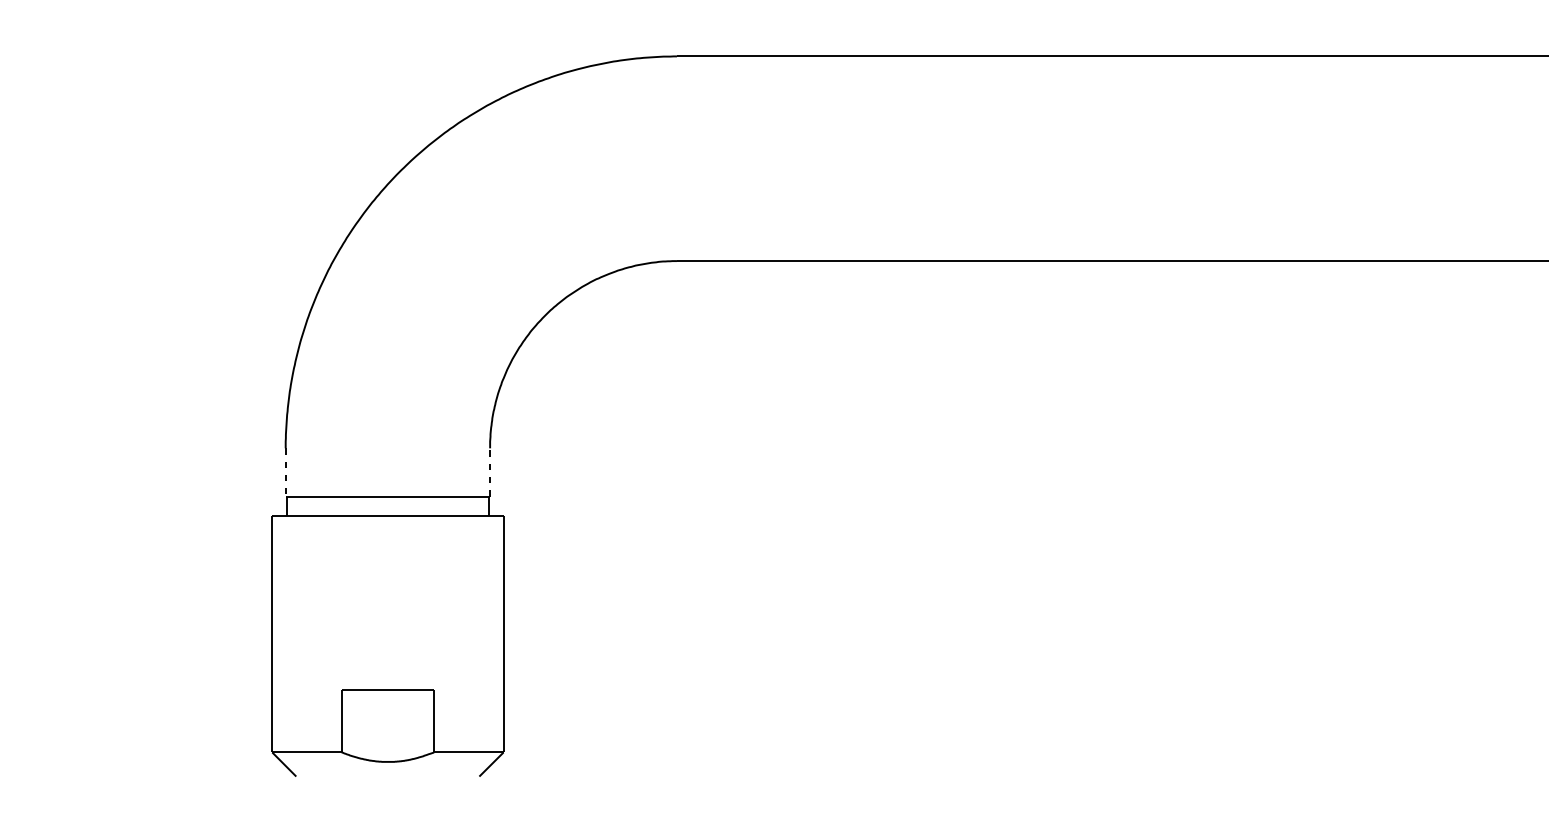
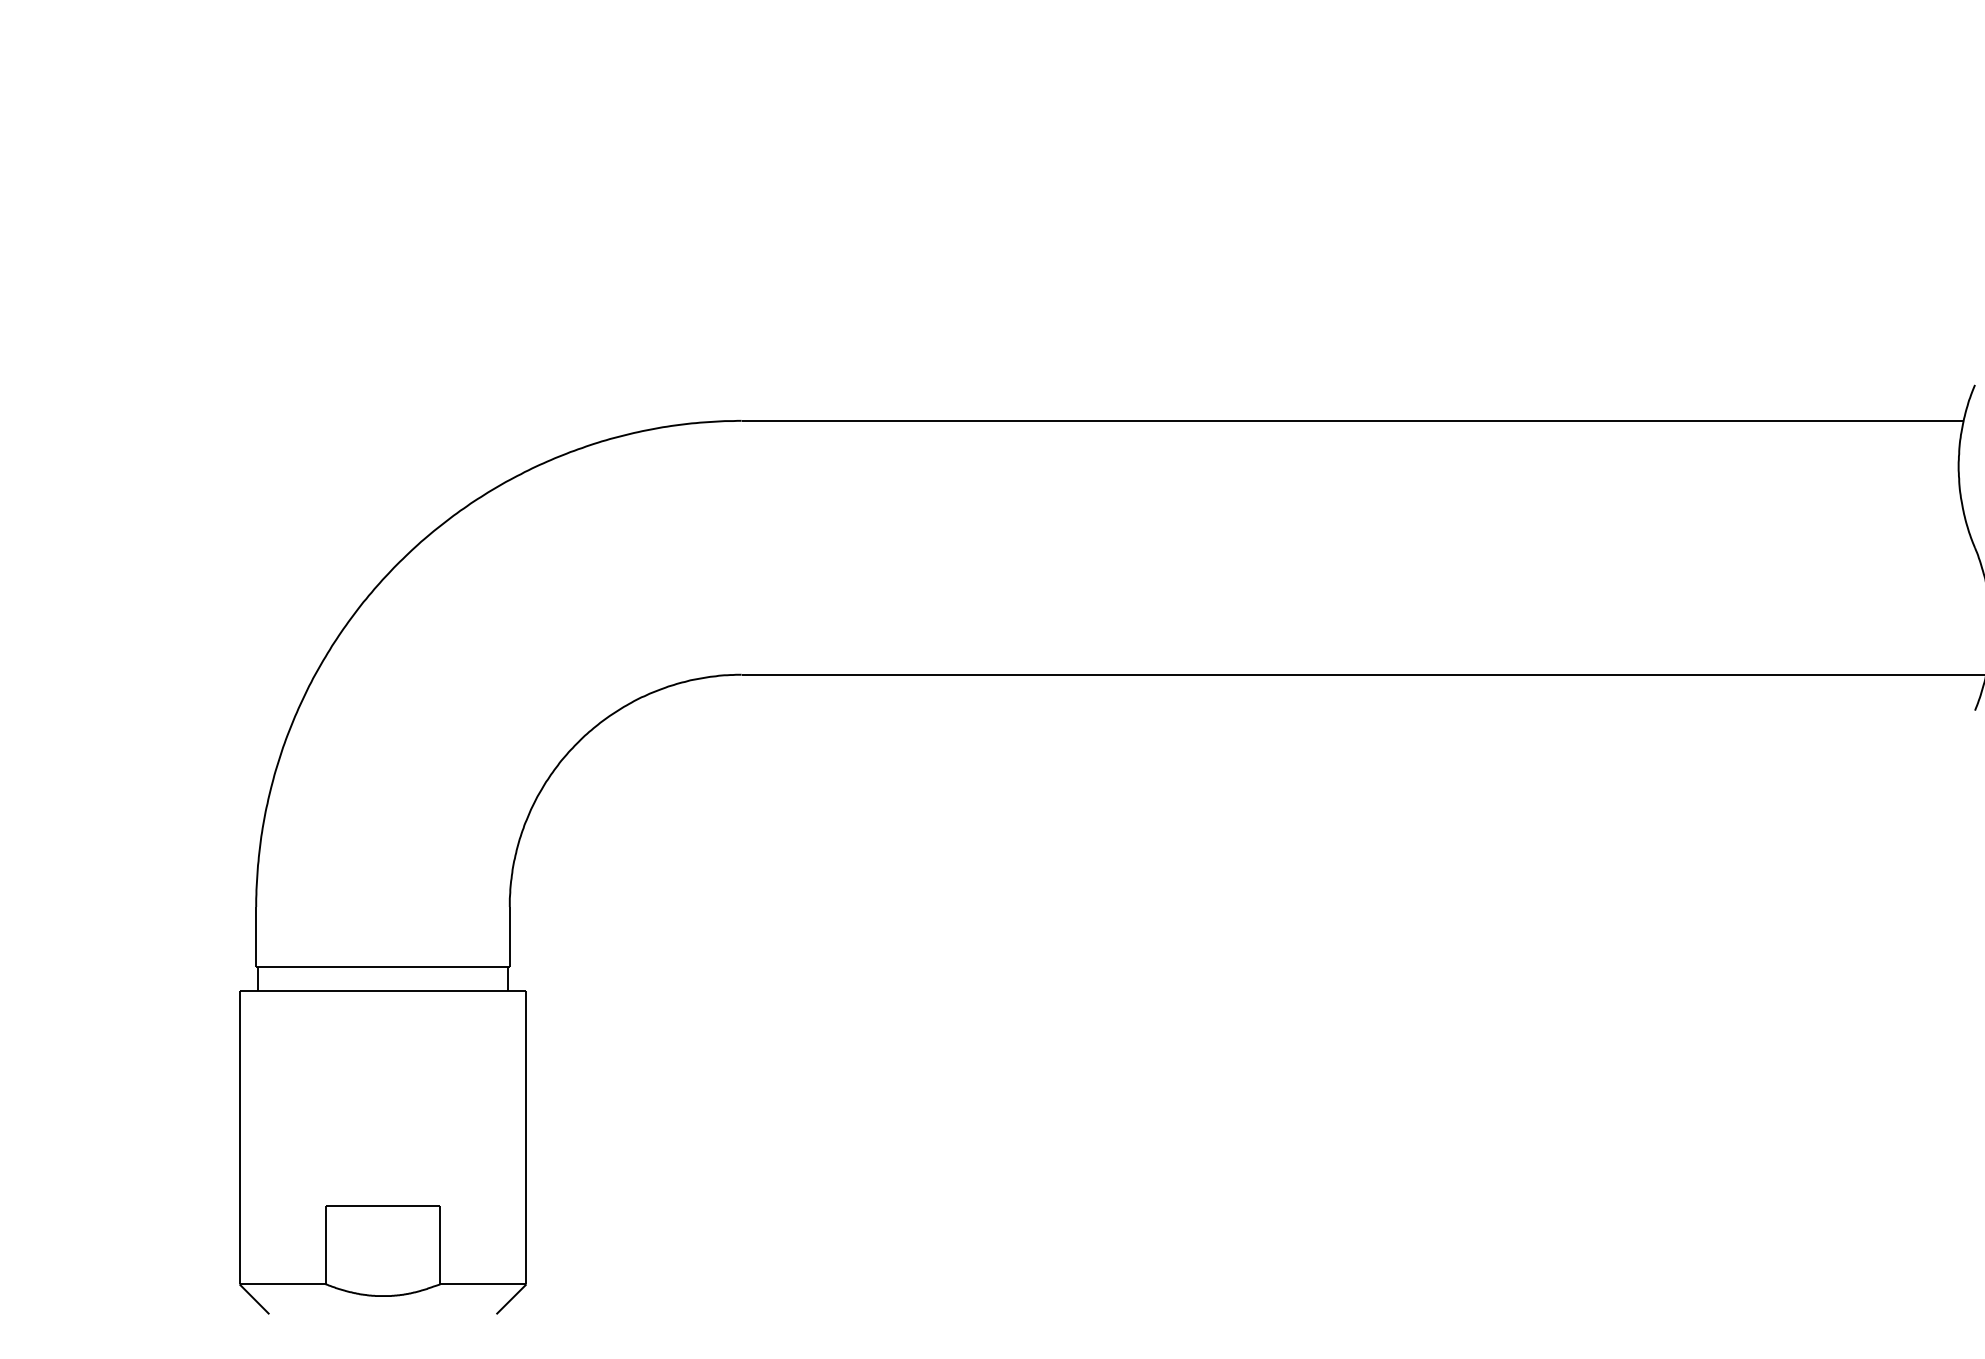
line: (285, 472) -> (256, 936), dashed -> solid
line: (489, 472) -> (509, 936), dashed -> solid

